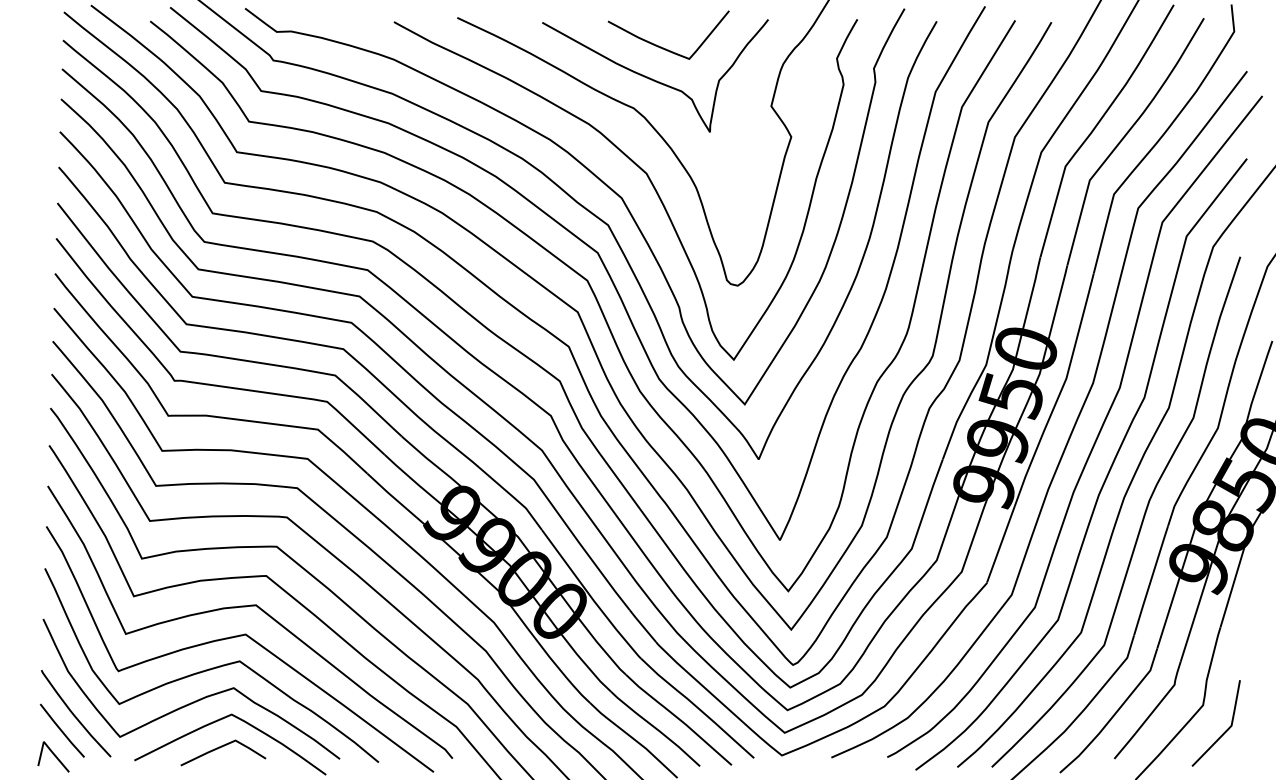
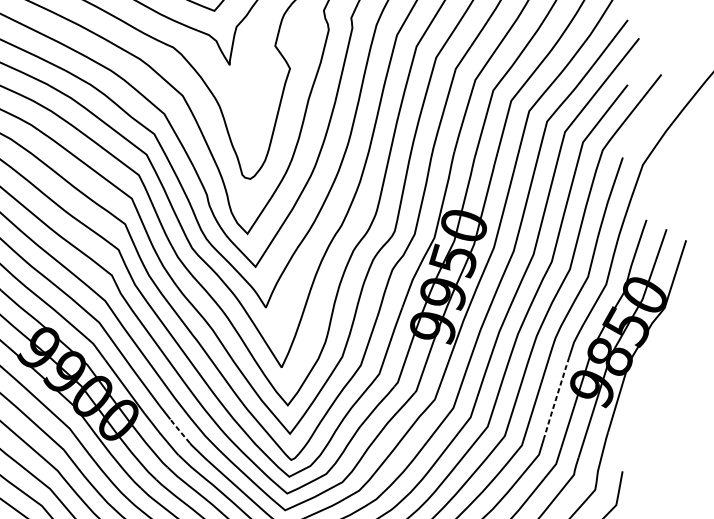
line: (1150, 581) -> (556, 398), solid -> dashed
line: (642, 626) -> (179, 431), solid -> dashed

